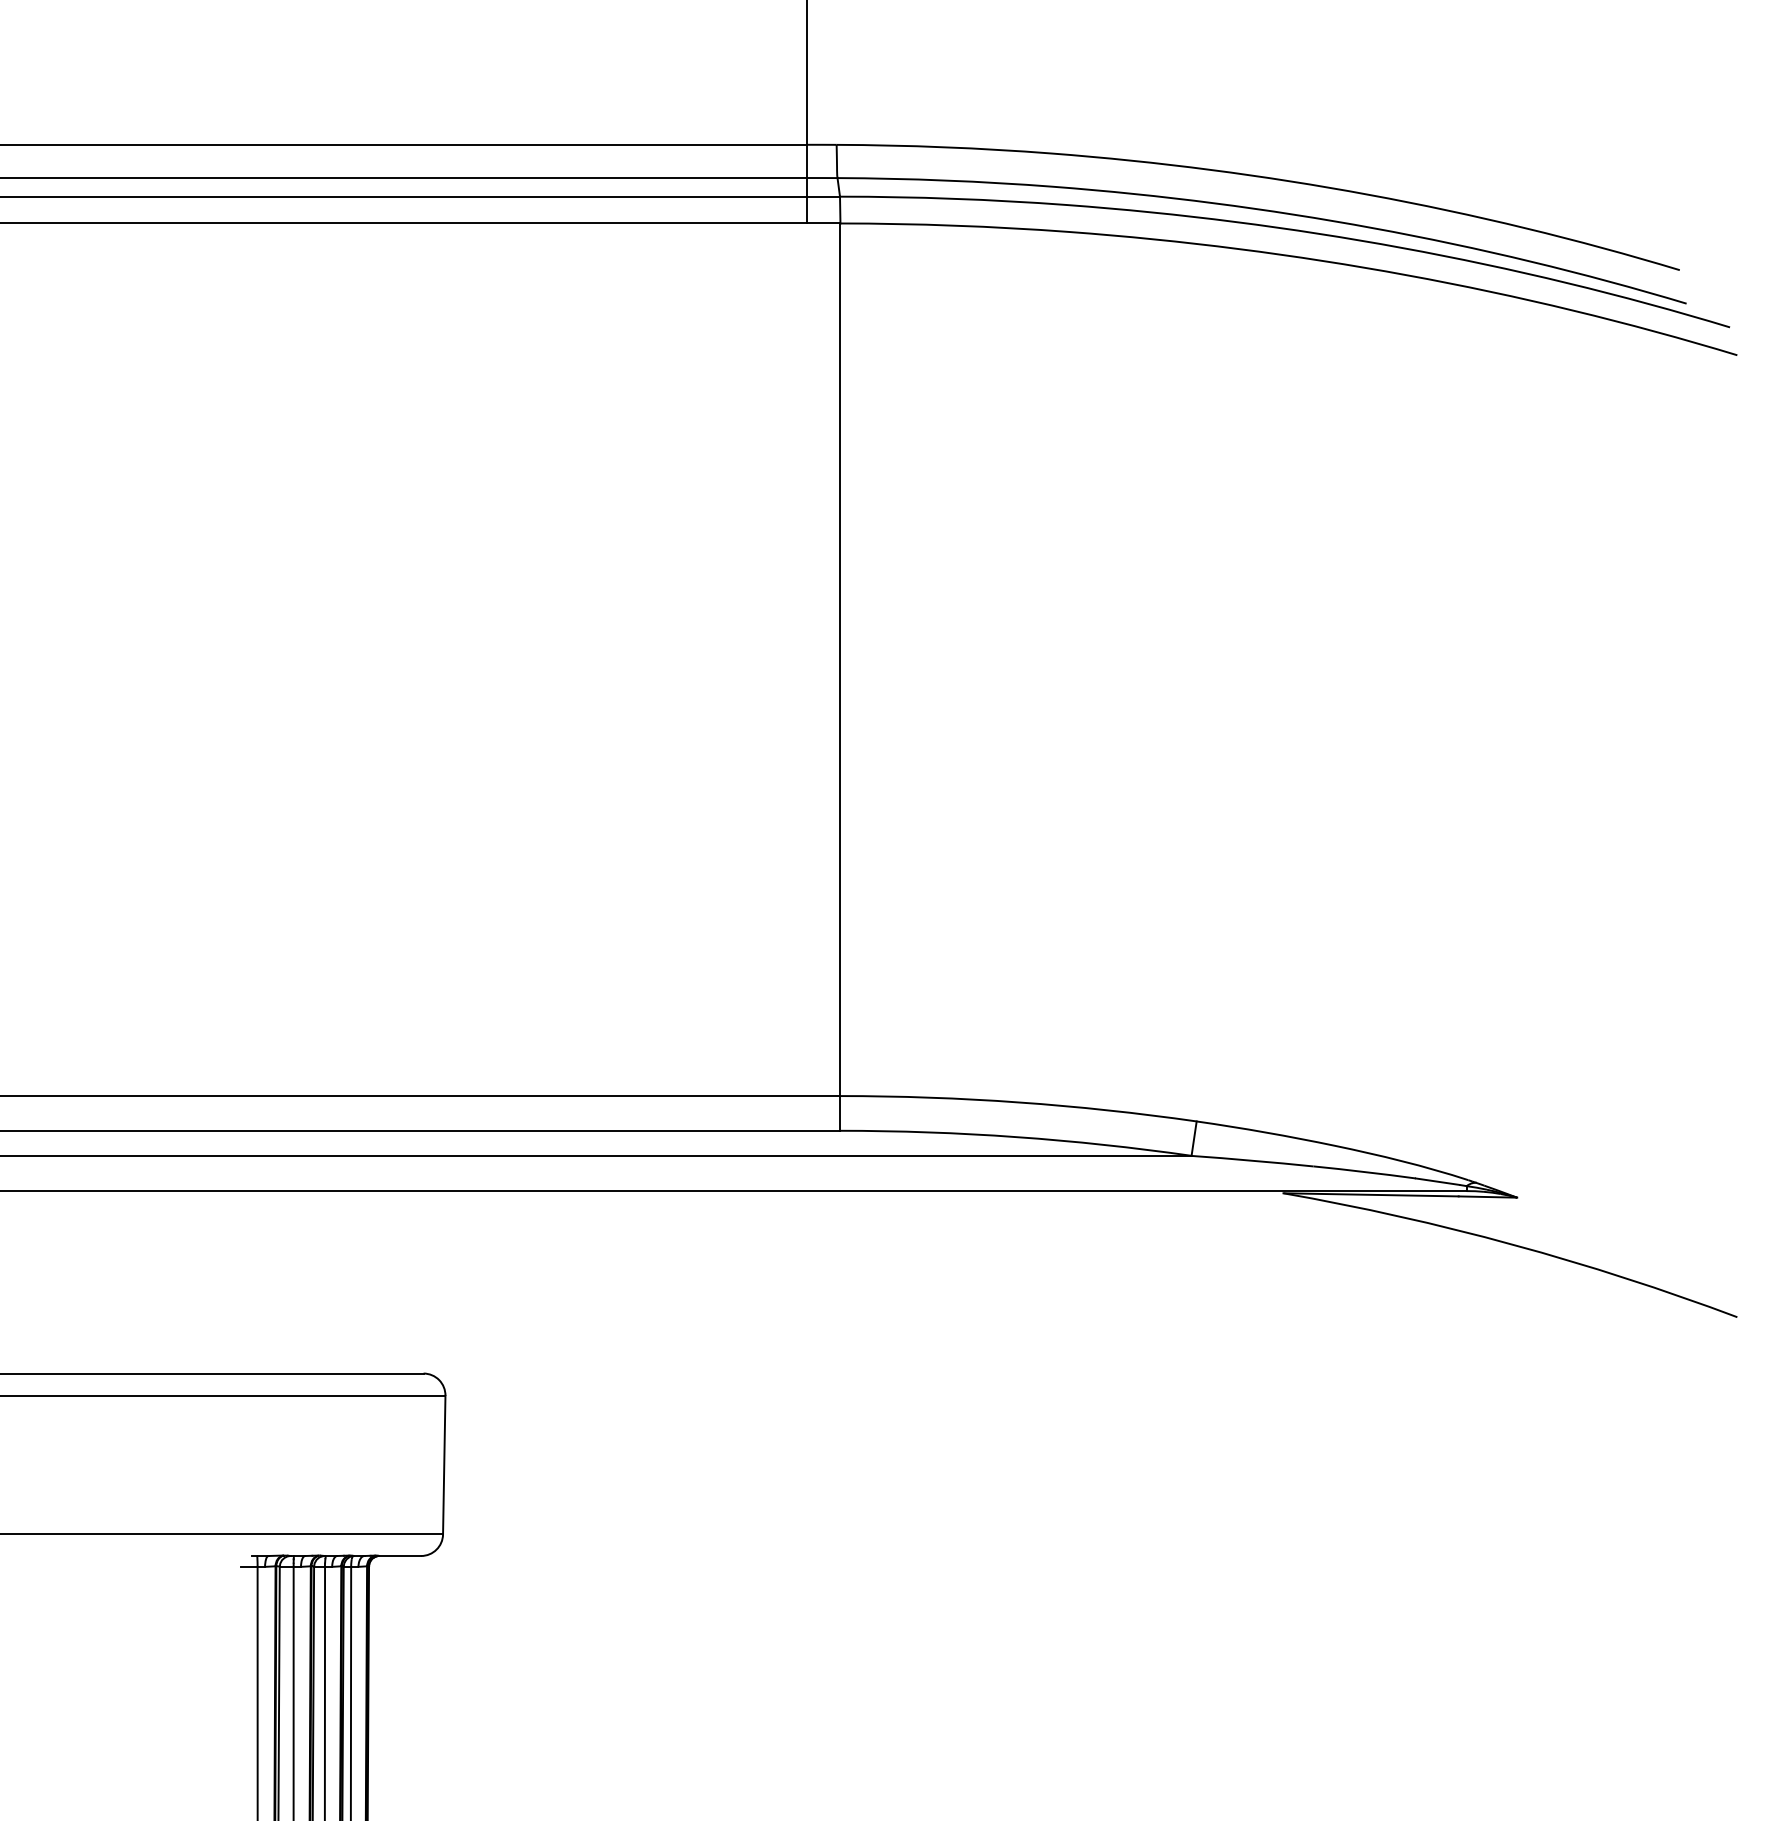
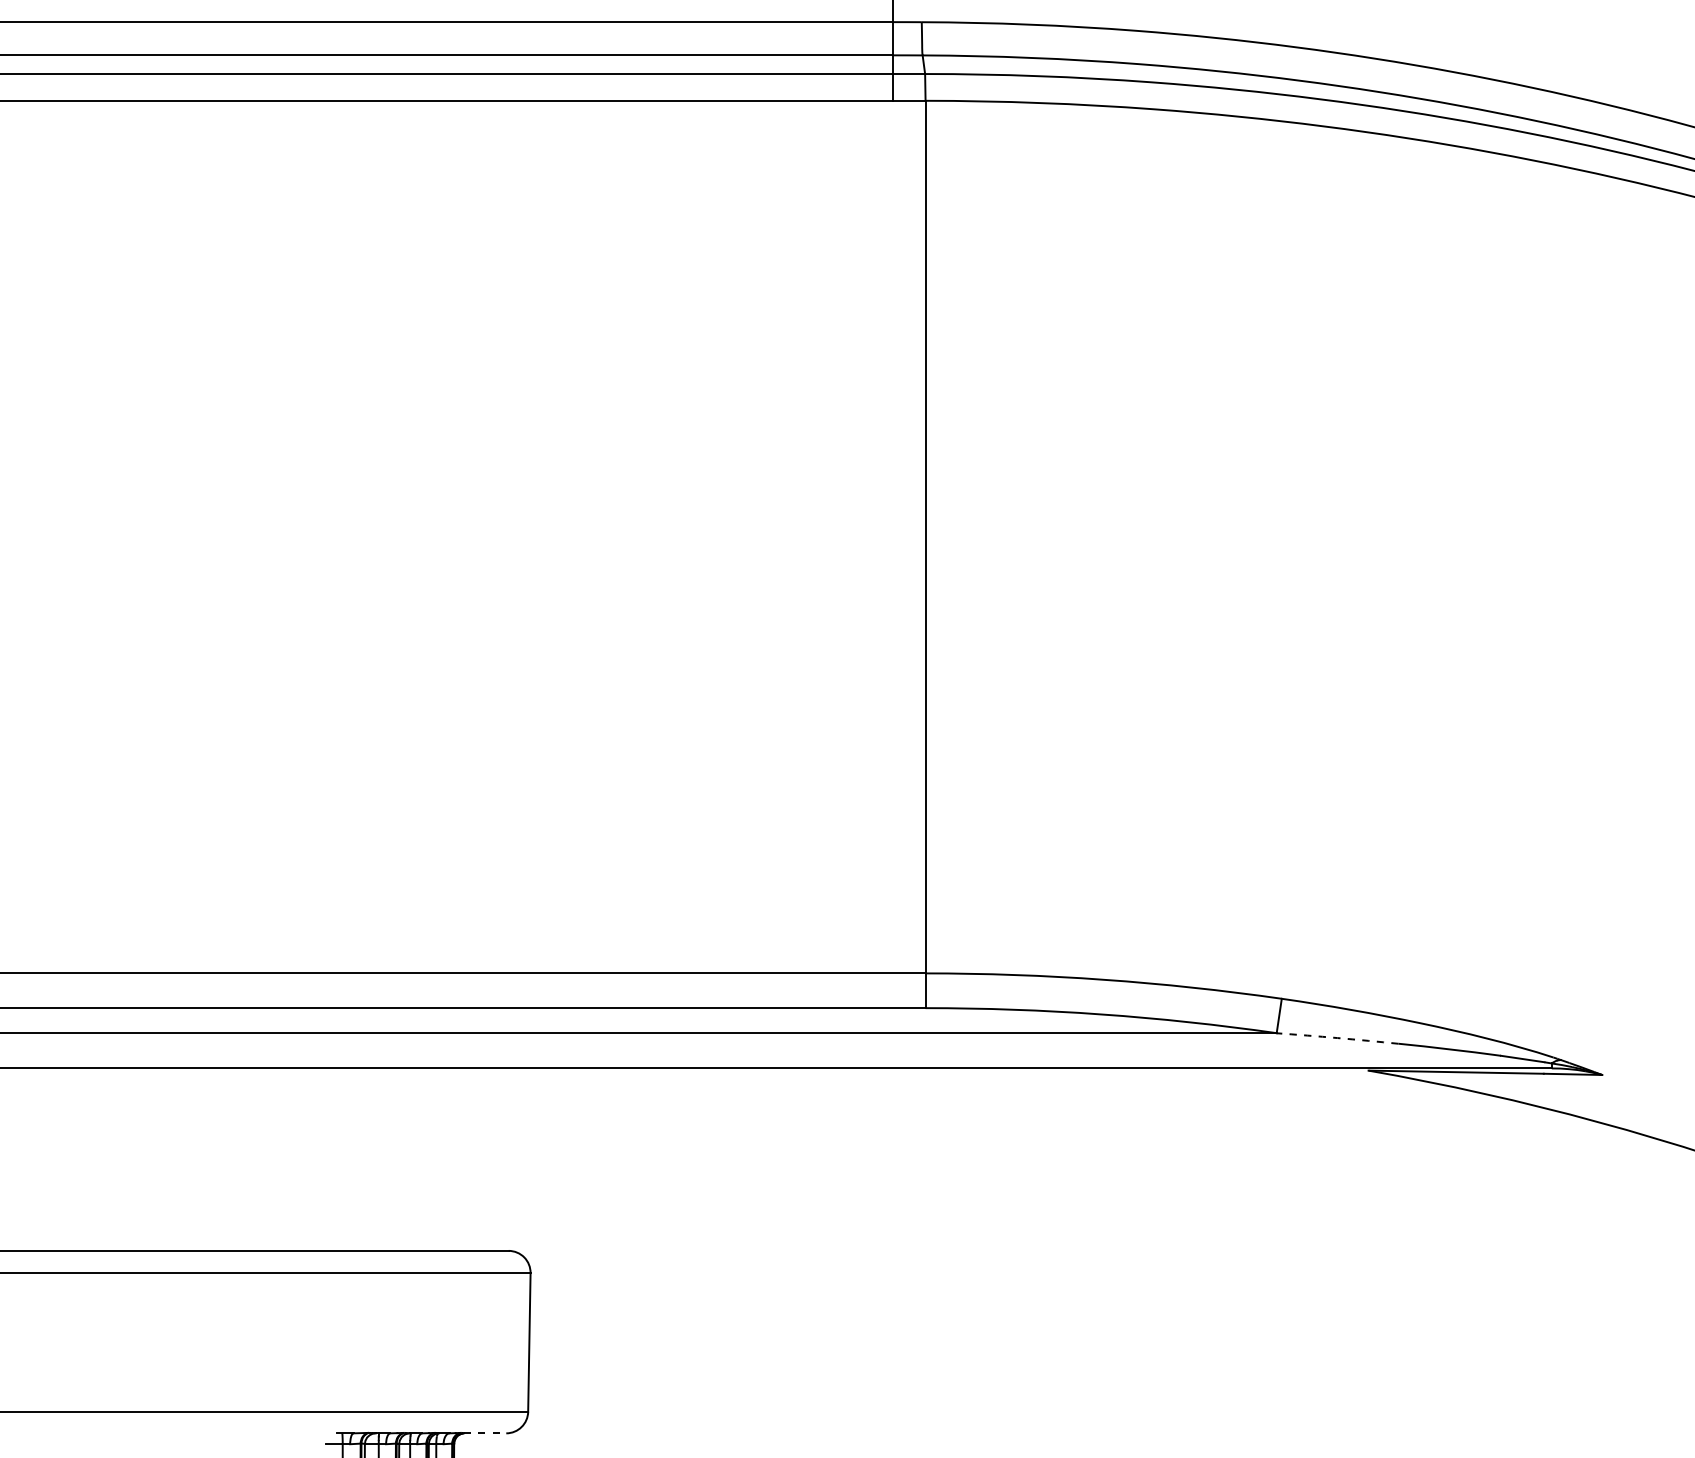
arc: (1252, 1160) -> (1337, 1037), solid -> dashed
line: (400, 1556) -> (485, 1433), solid -> dashed

